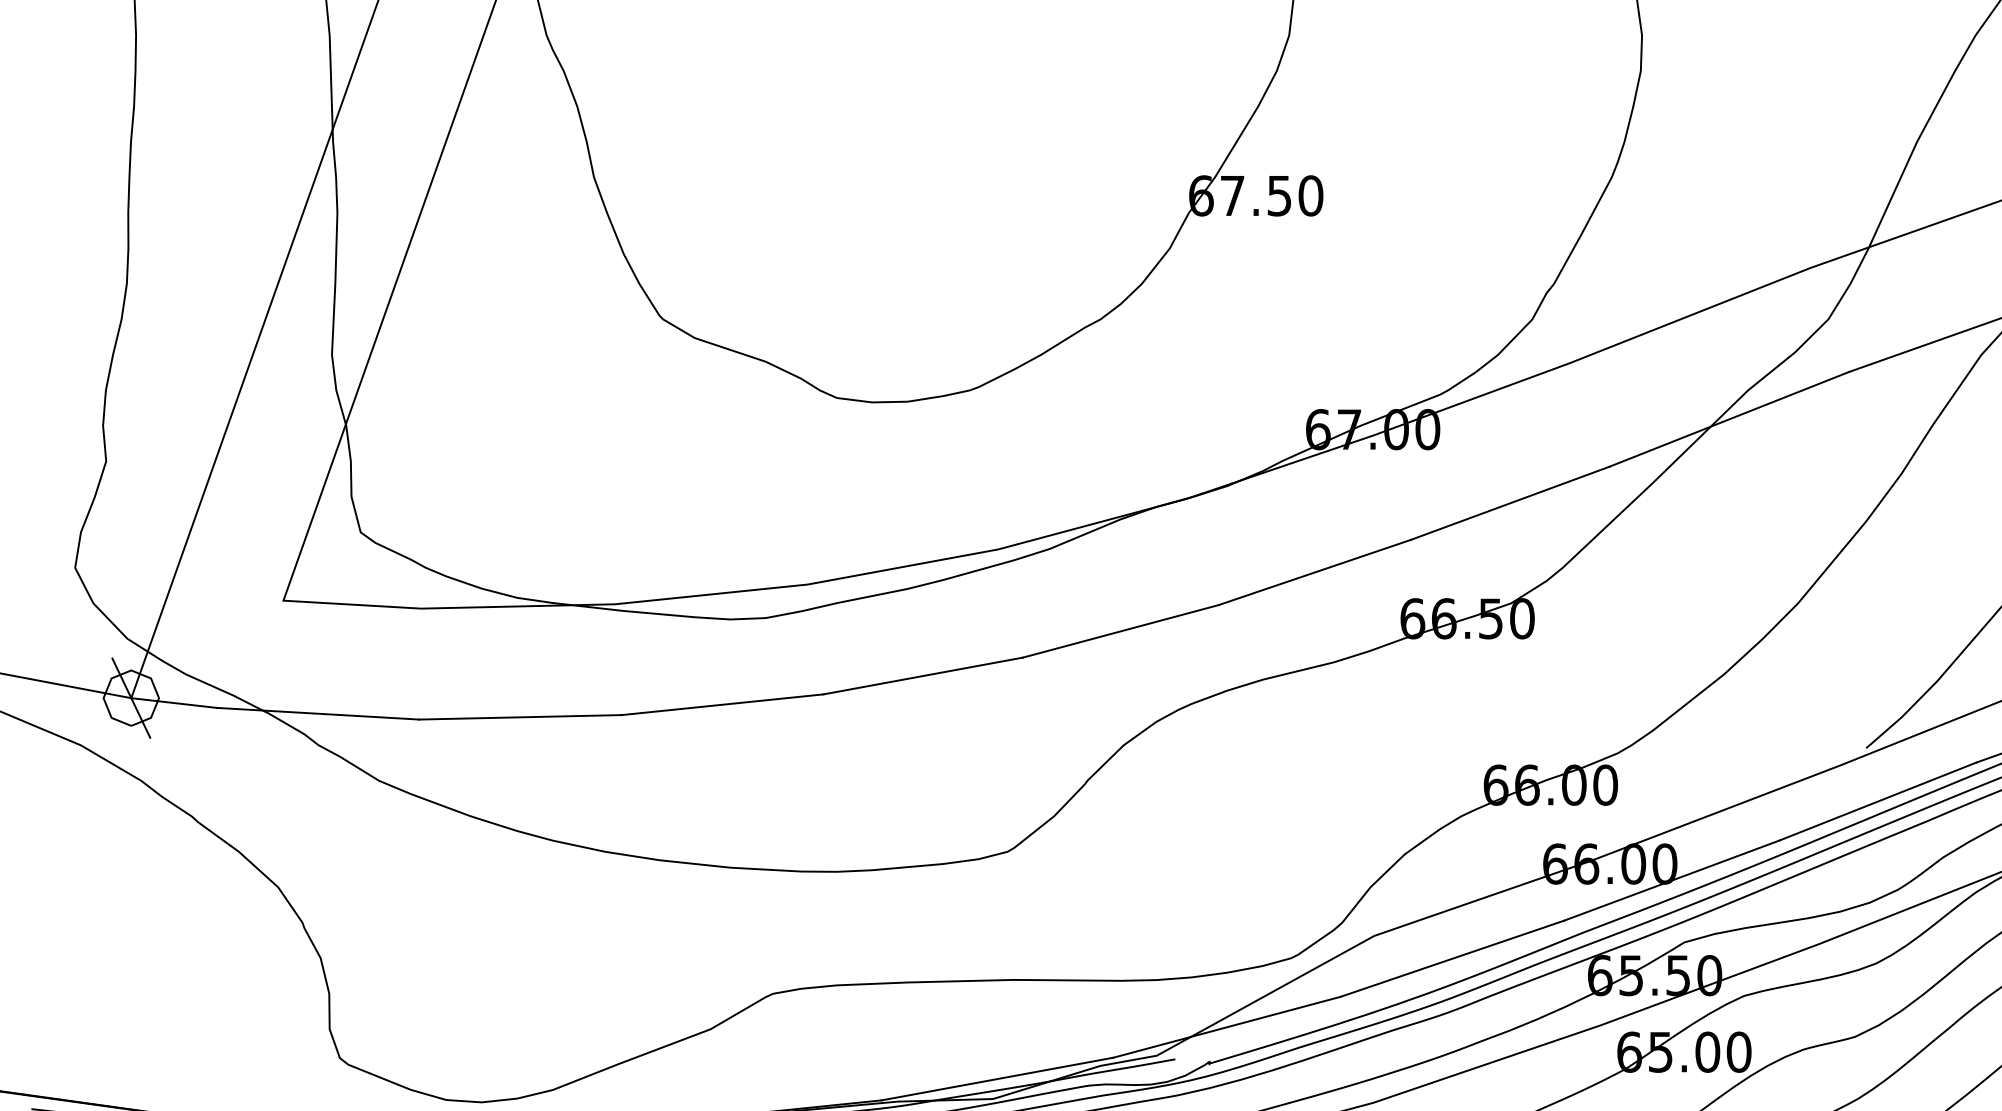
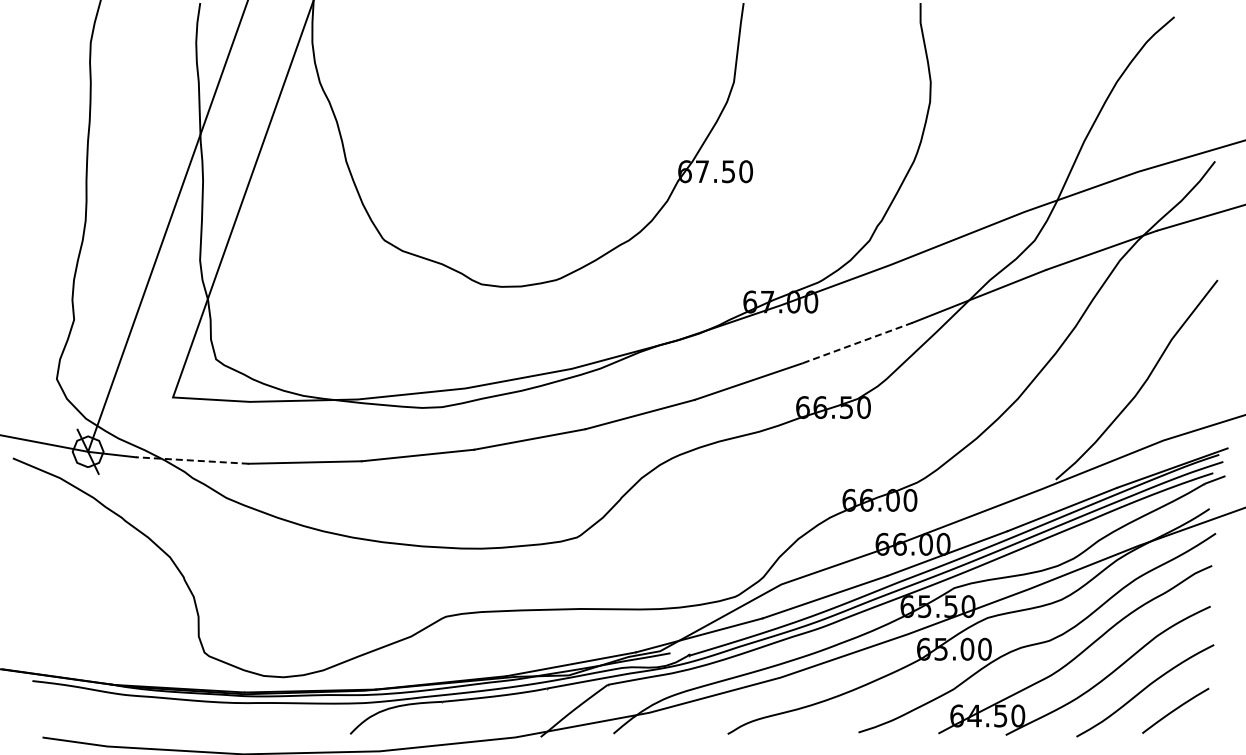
line: (1510, 503) -> (857, 343), solid -> dashed
line: (318, 713) -> (192, 460), solid -> dashed

